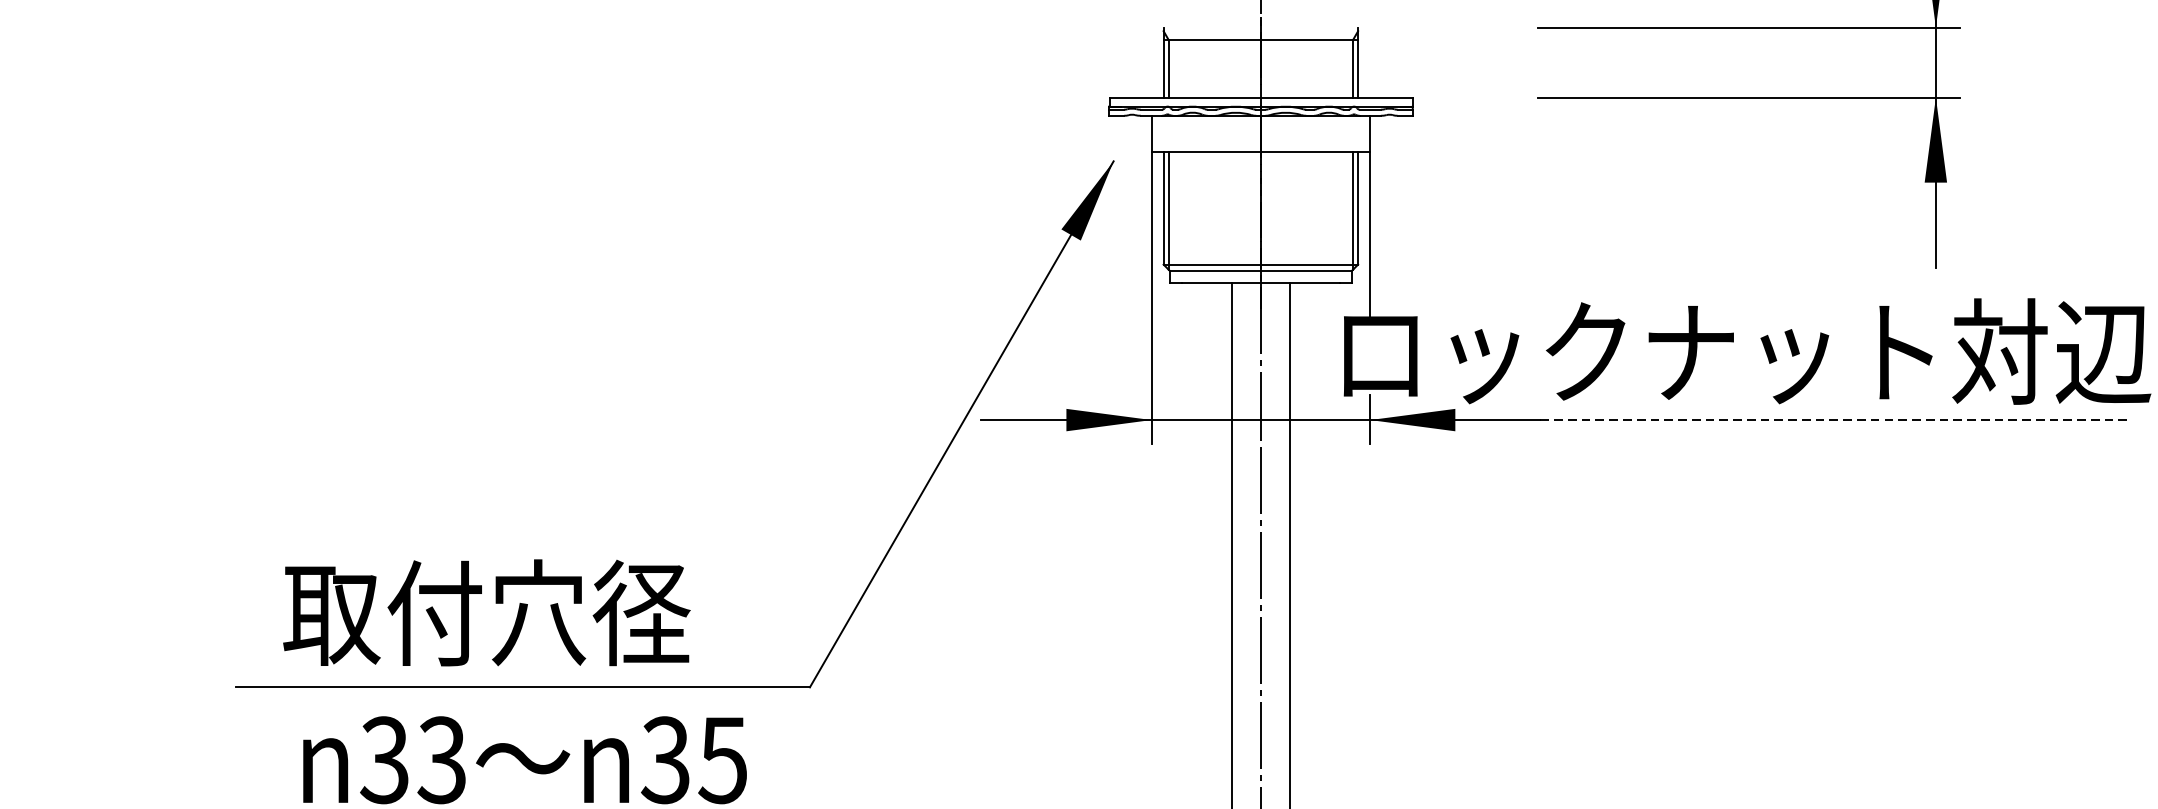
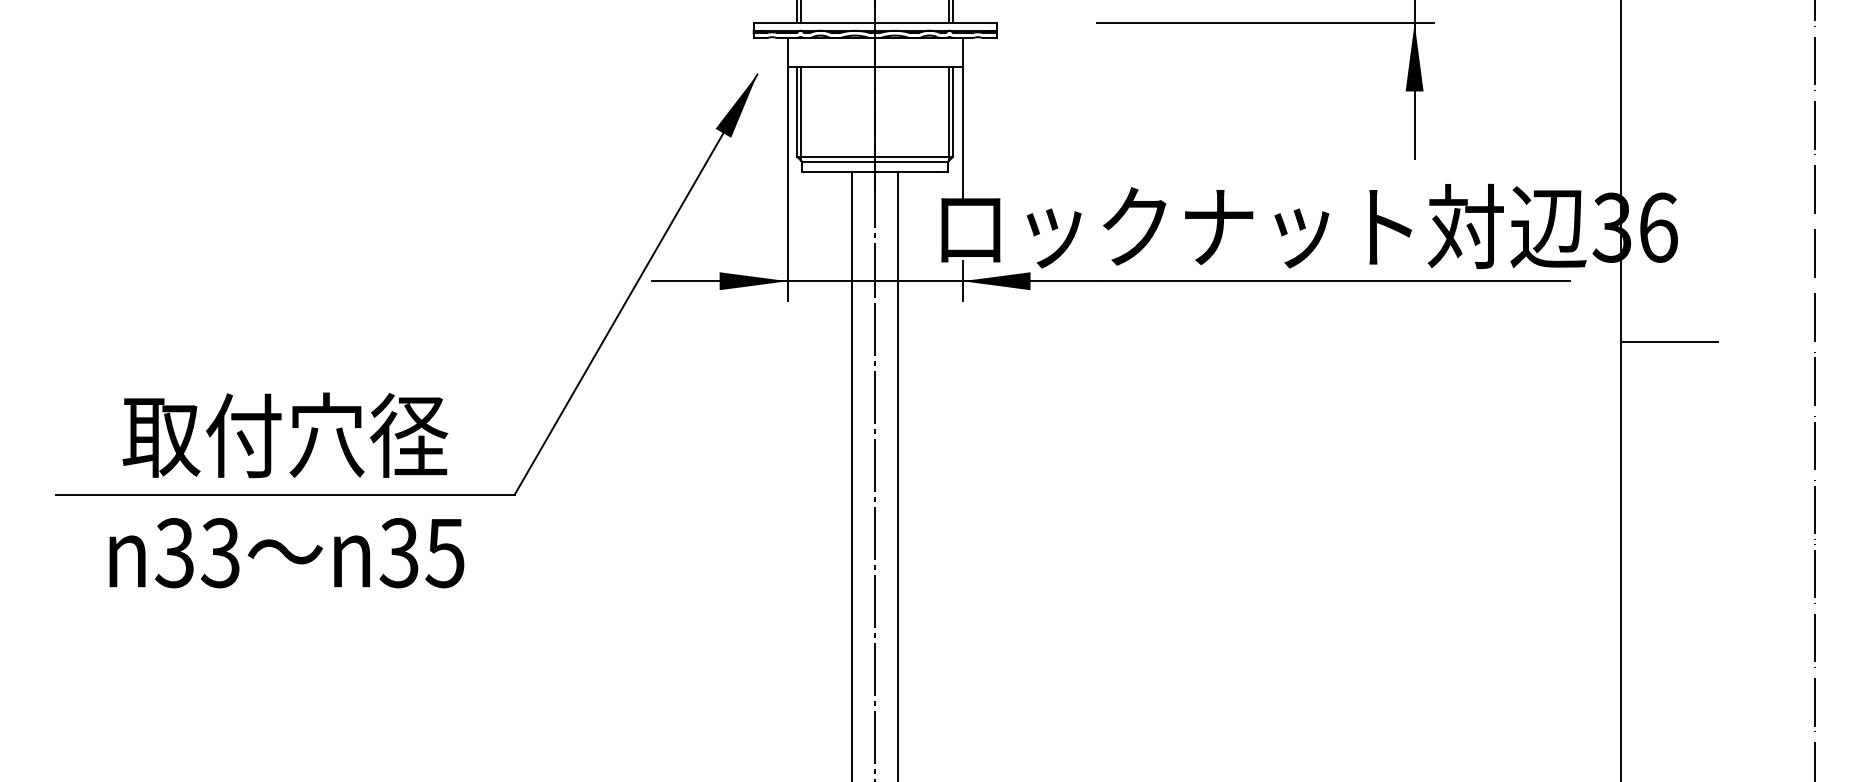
line: (1835, 420) -> (1334, 281), dashed -> solid
text: (486, 613) -> (285, 435), moved

